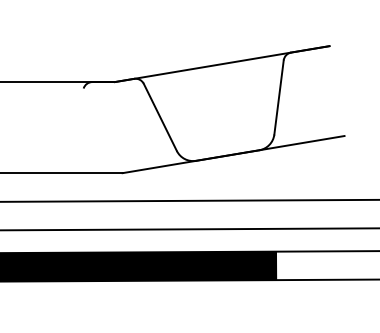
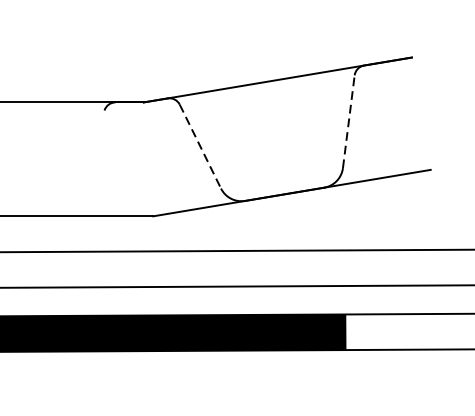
line: (279, 97) -> (349, 121), solid -> dashed
line: (160, 117) -> (200, 146), solid -> dashed

